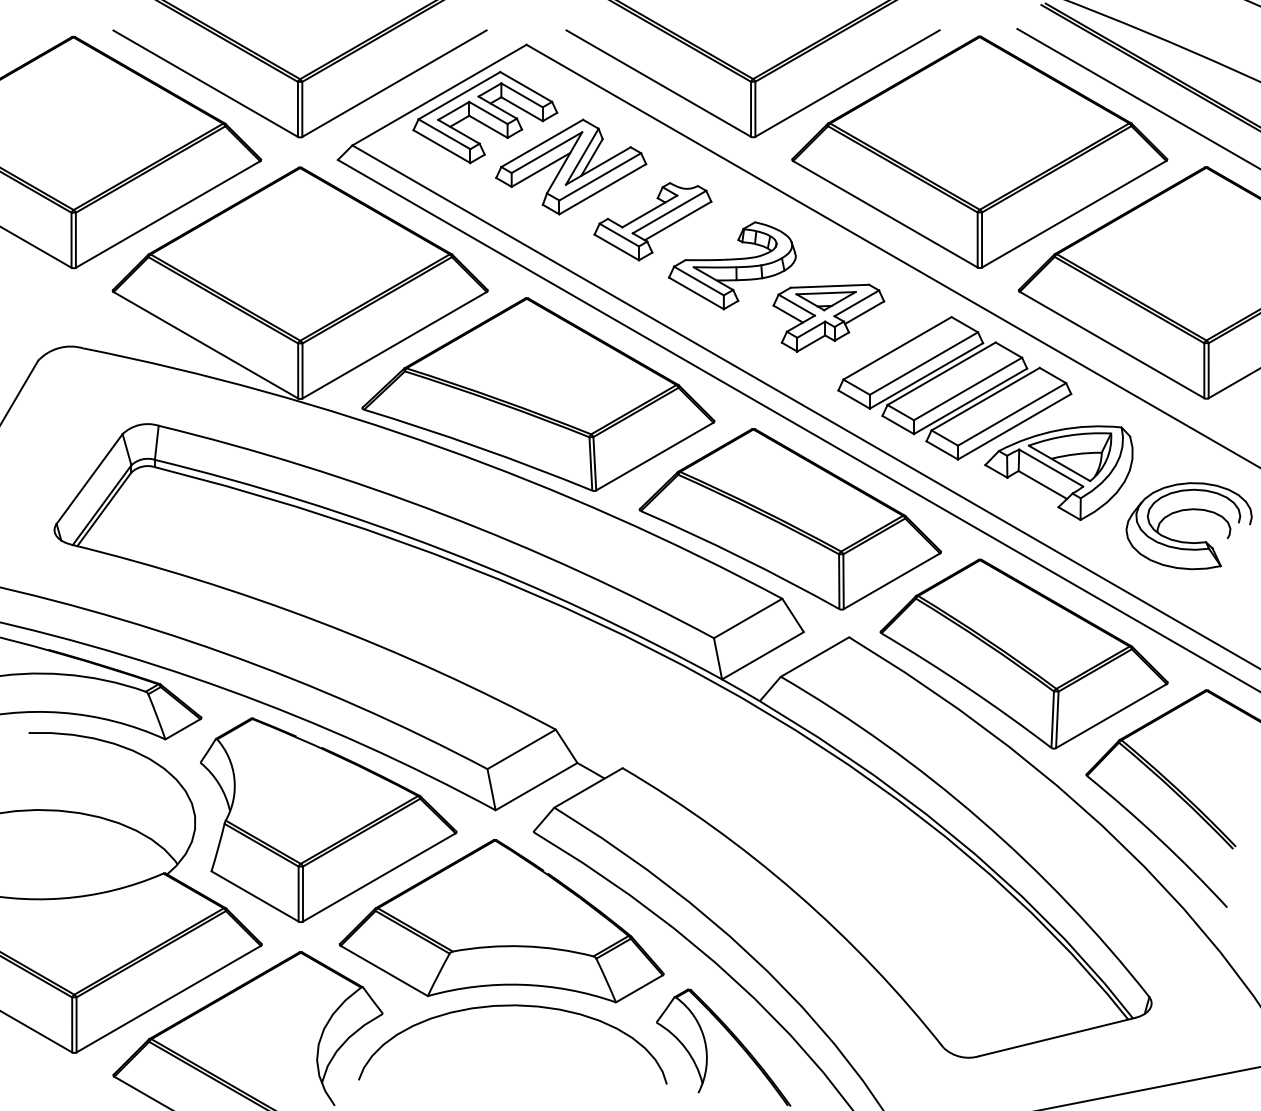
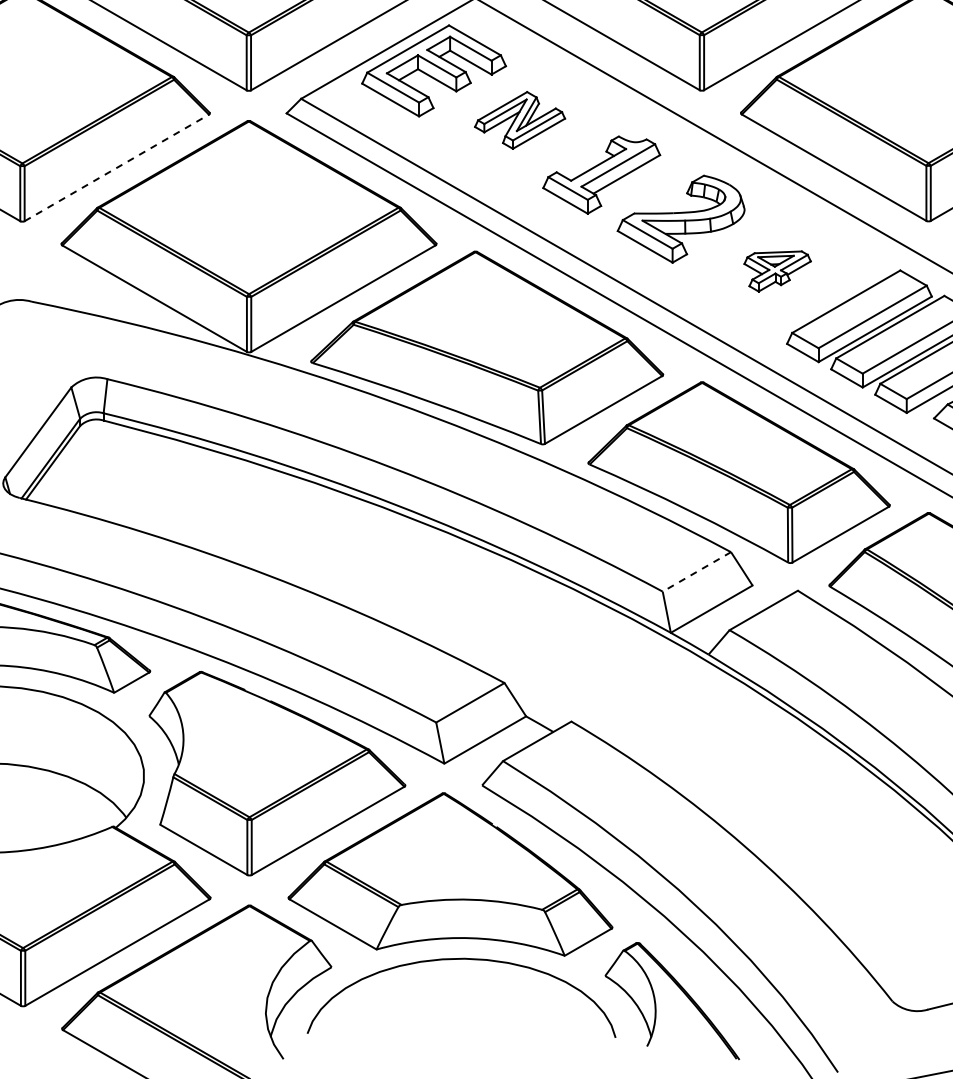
part: (571, 166) -> (520, 119), size x0.6
line: (168, 214) -> (117, 167), solid -> dashed
part: (828, 317) -> (777, 270), size x0.6
line: (747, 618) -> (696, 571), solid -> dashed

